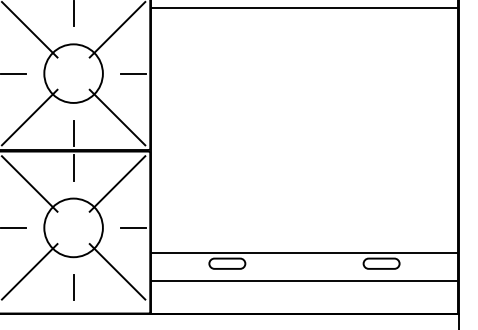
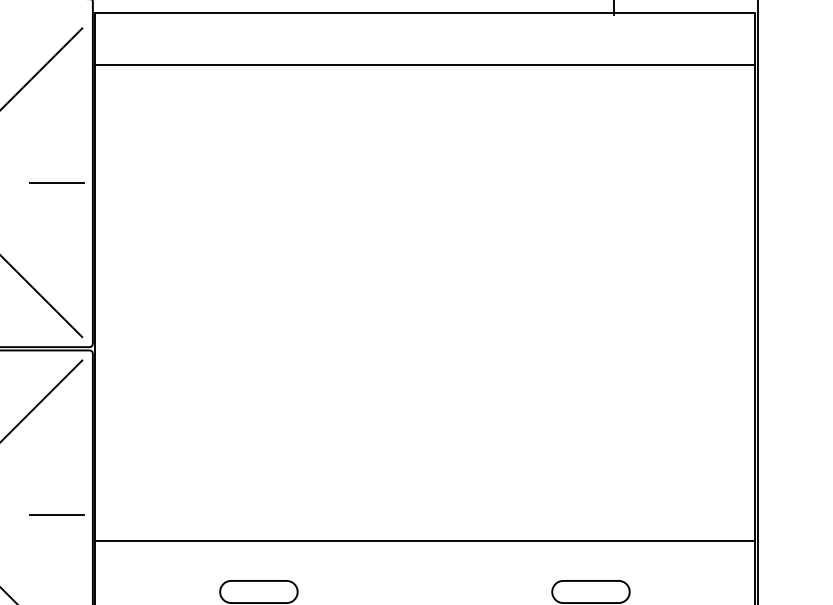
line: (304, 8) -> (424, 66), moved
line: (304, 253) -> (424, 541), moved

